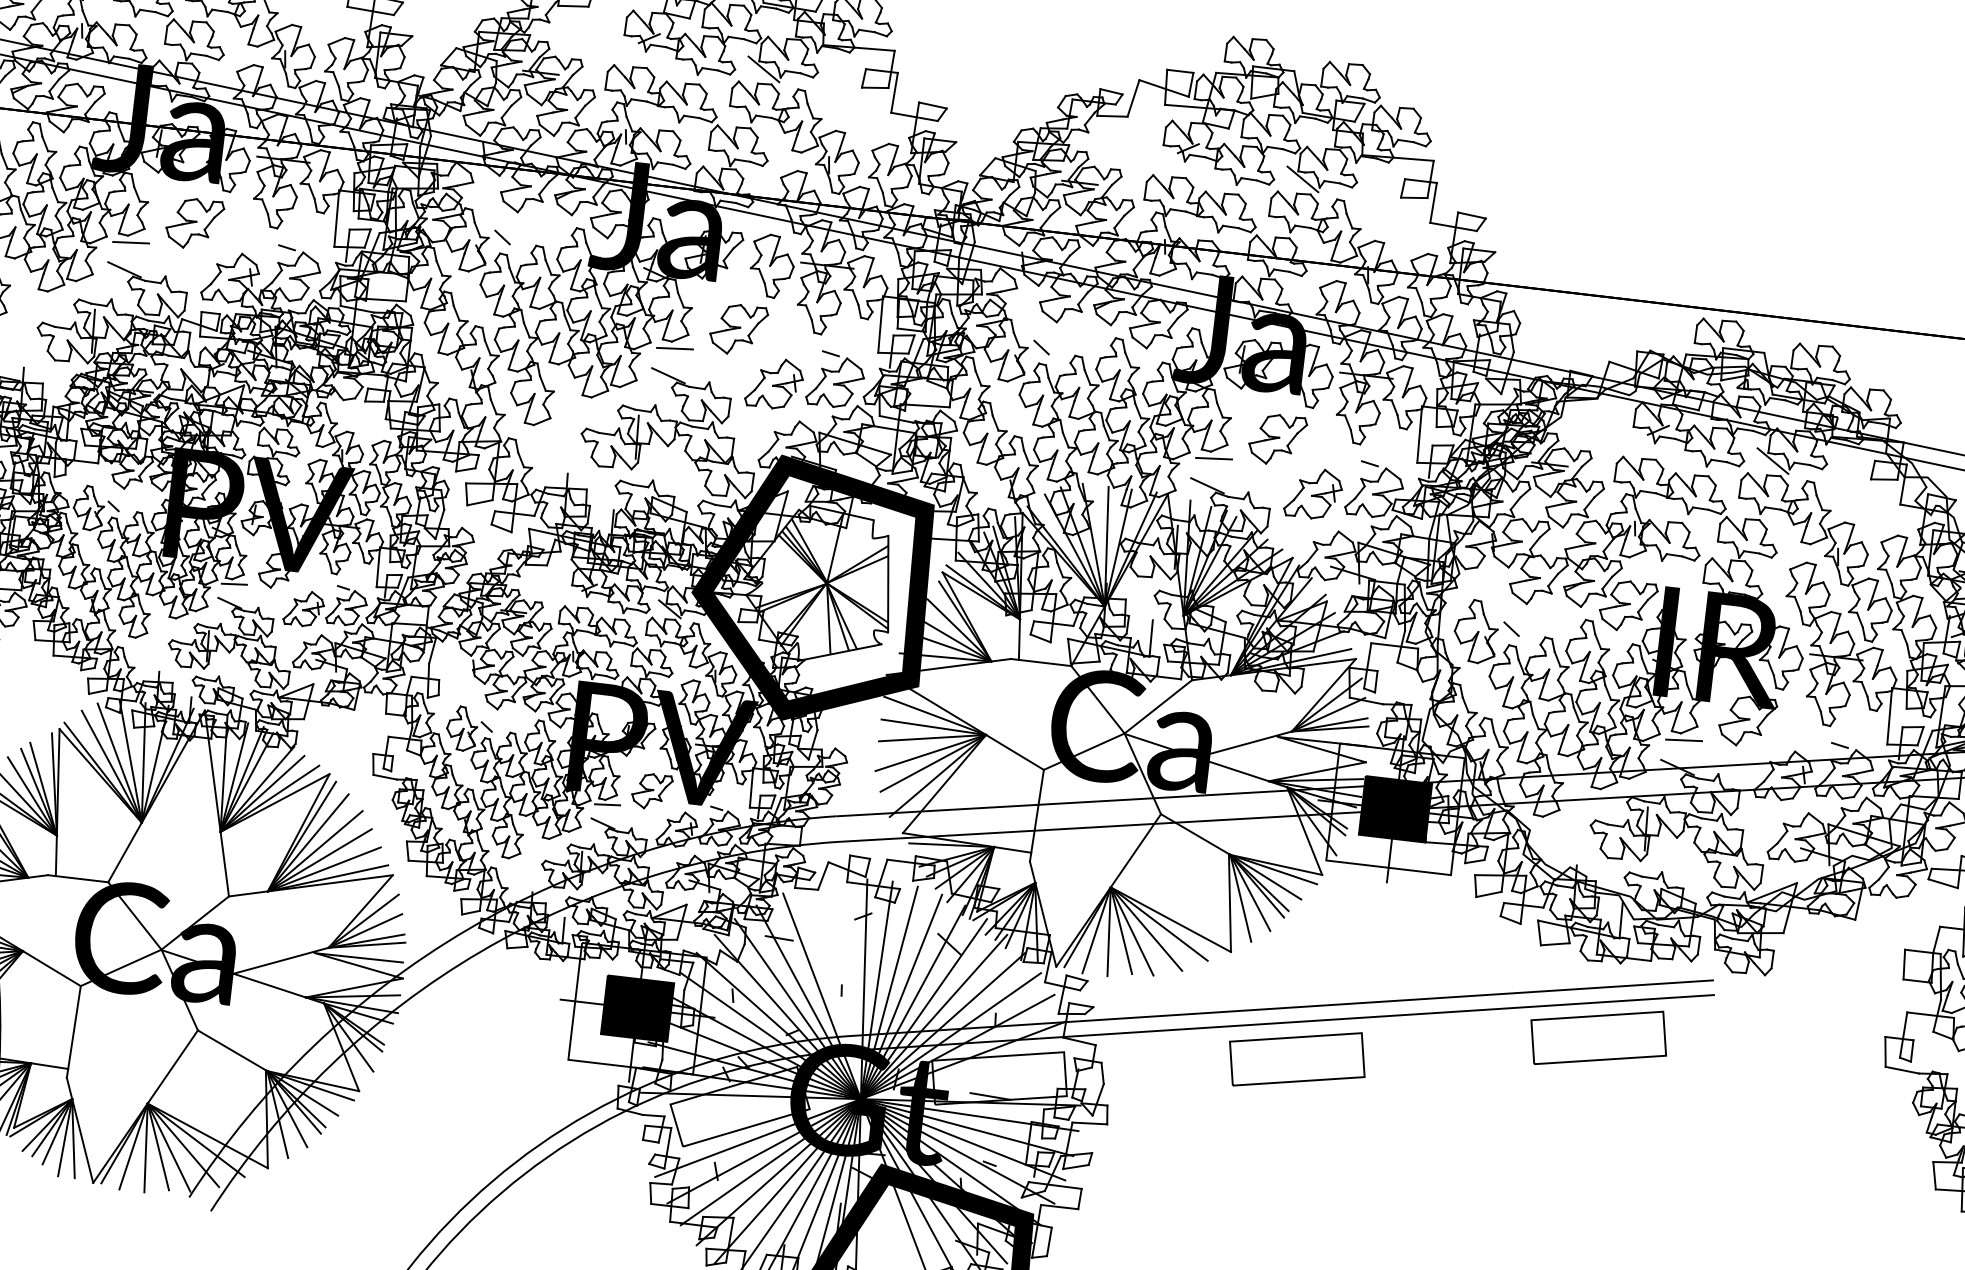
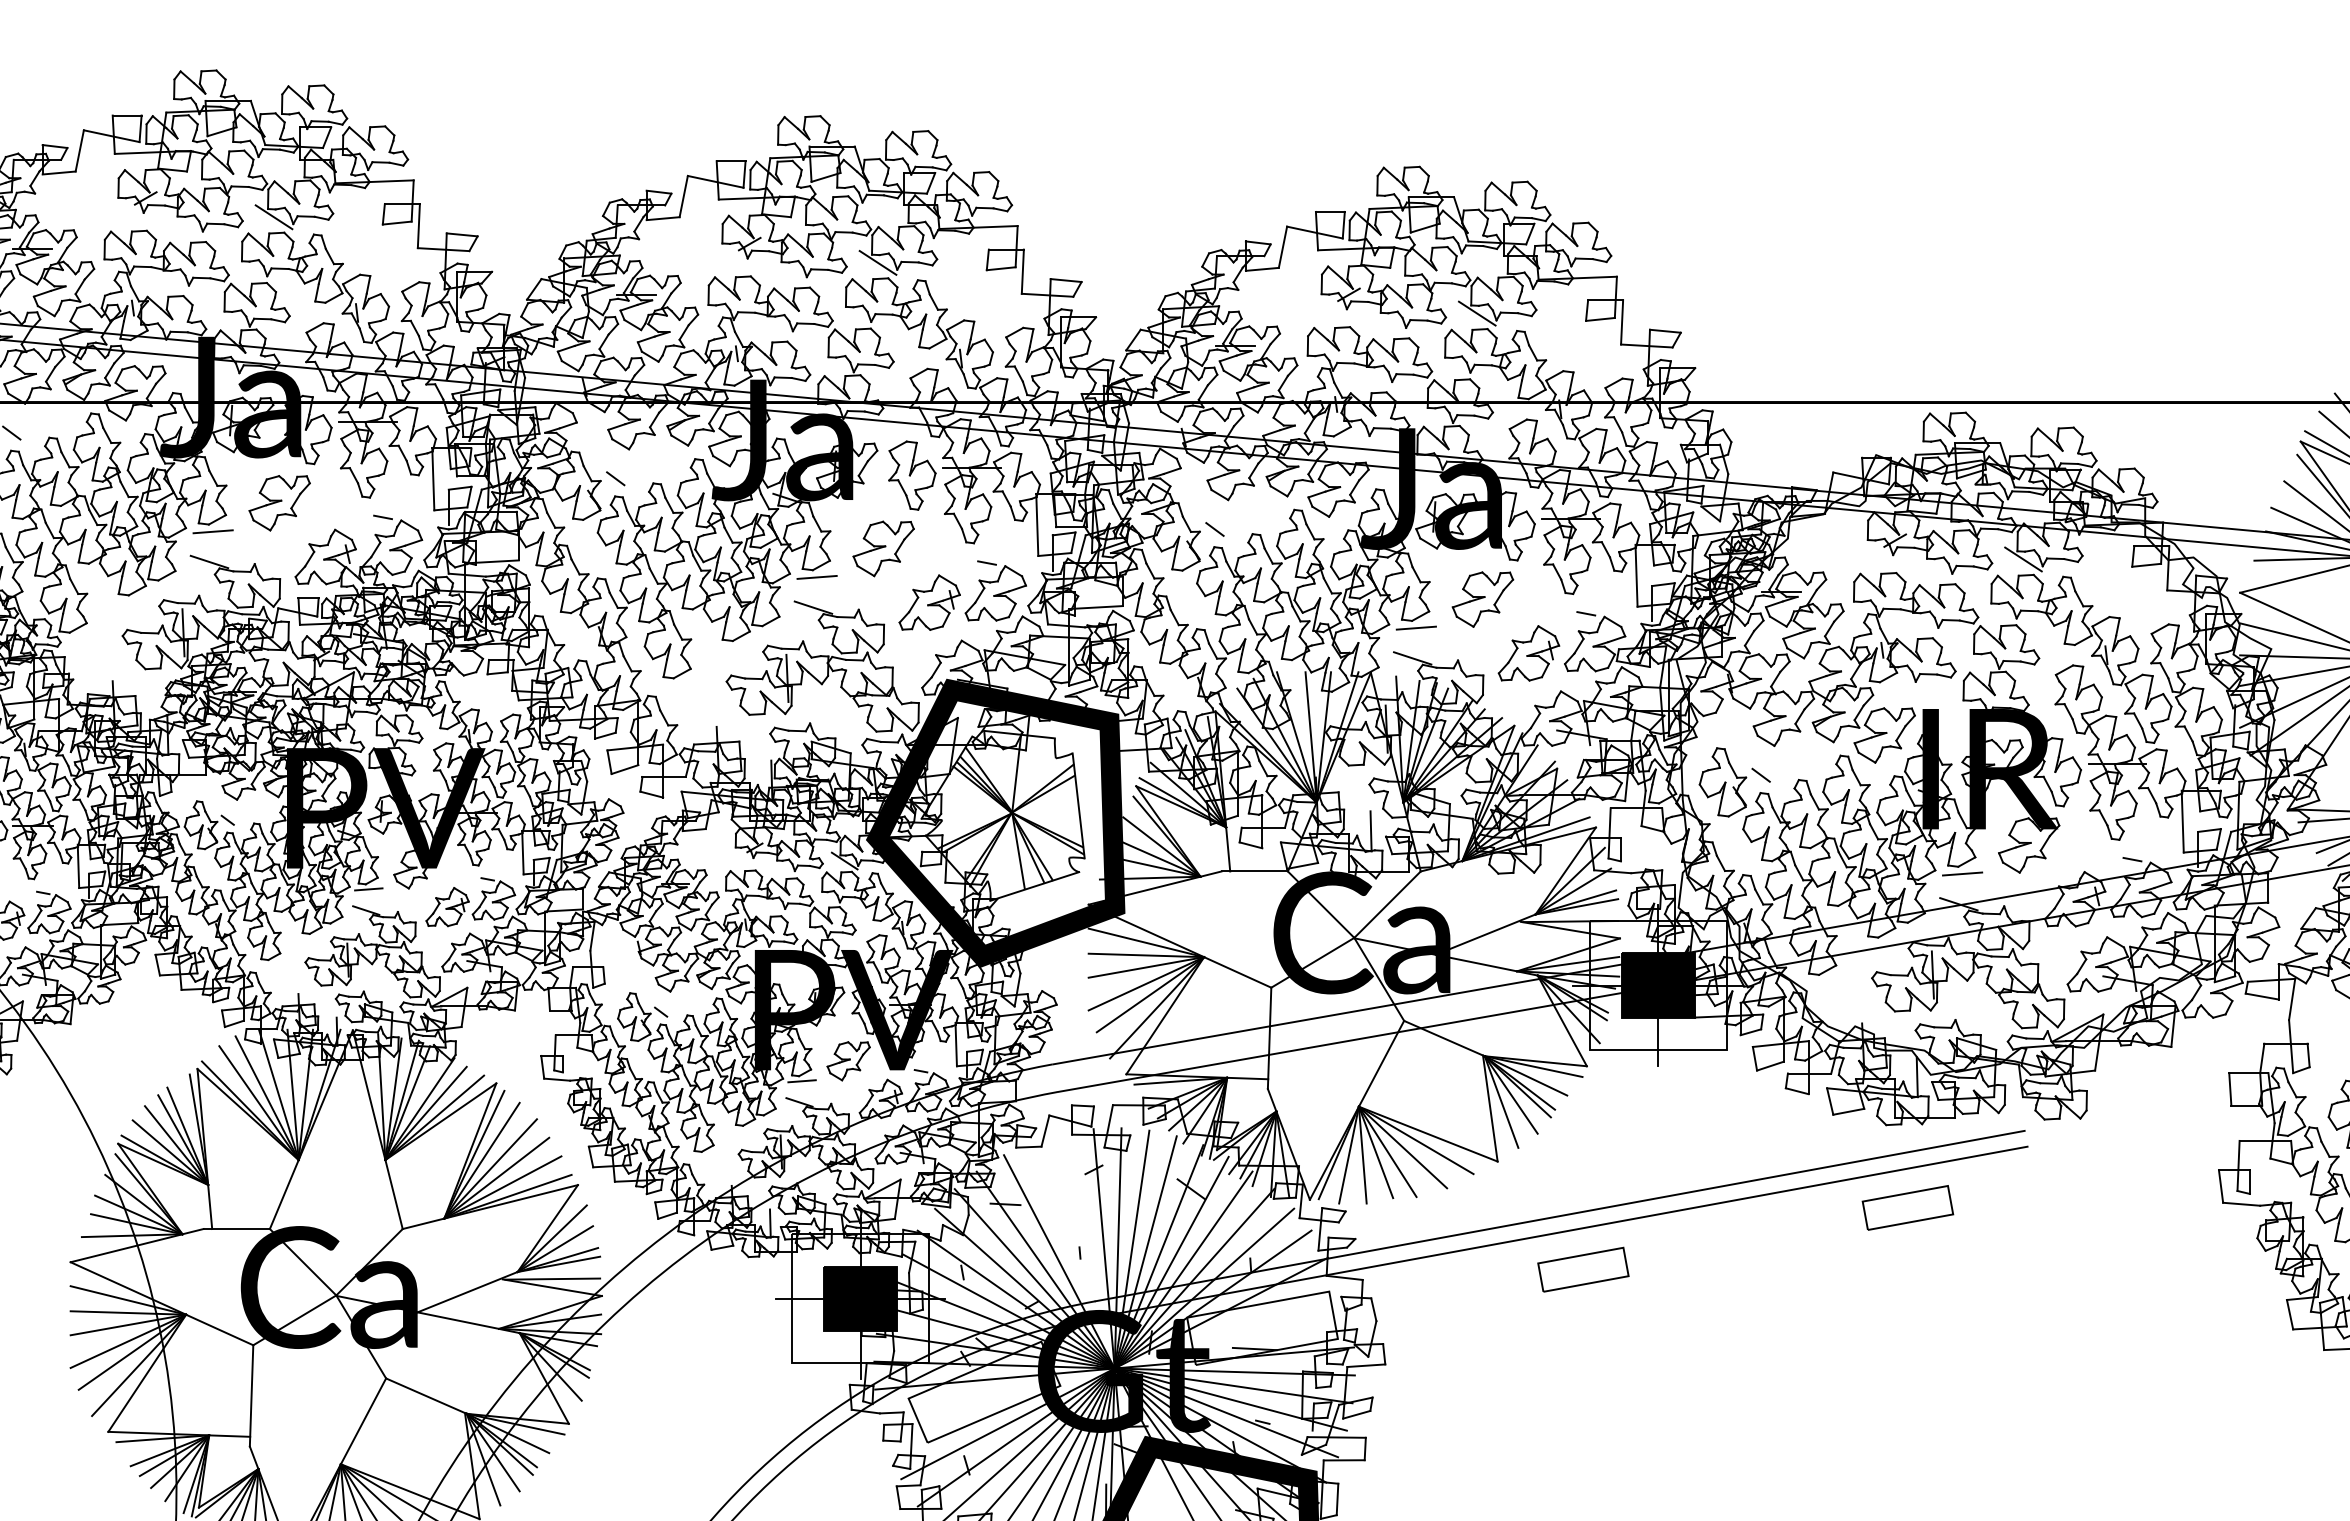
part: (1598, 1037) -> (1907, 1207), size x0.6
part: (1297, 1059) -> (1583, 1269), size x0.6

